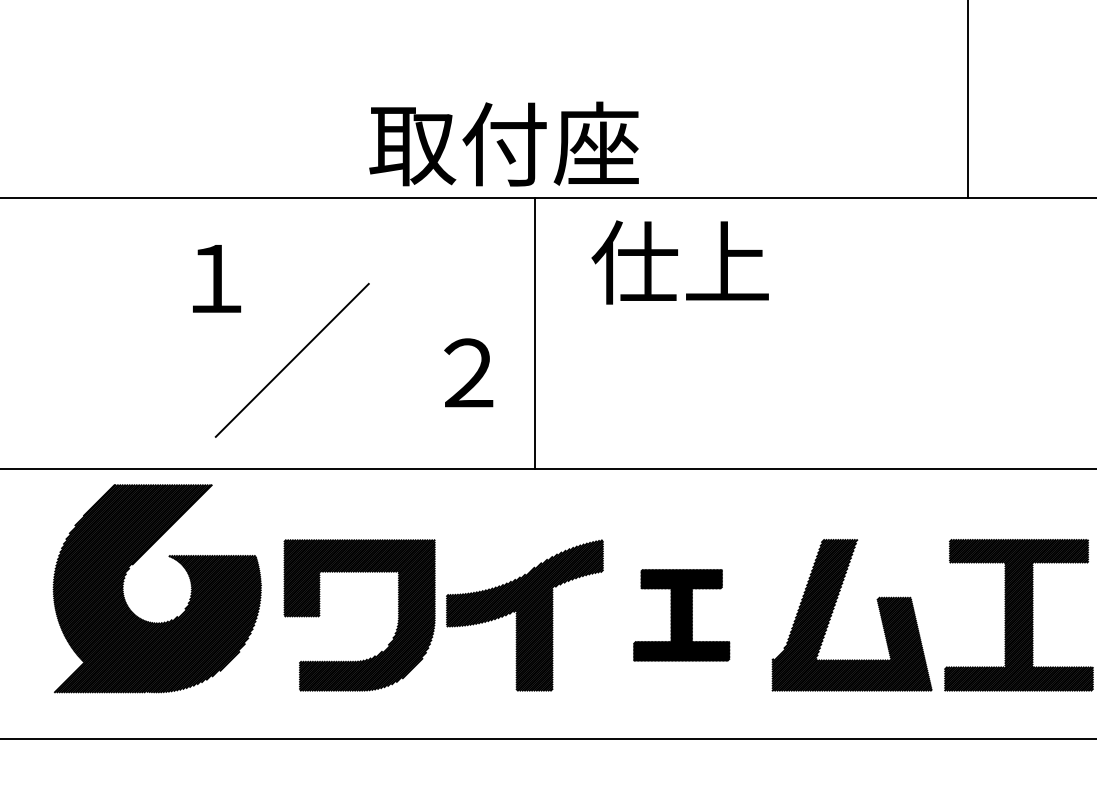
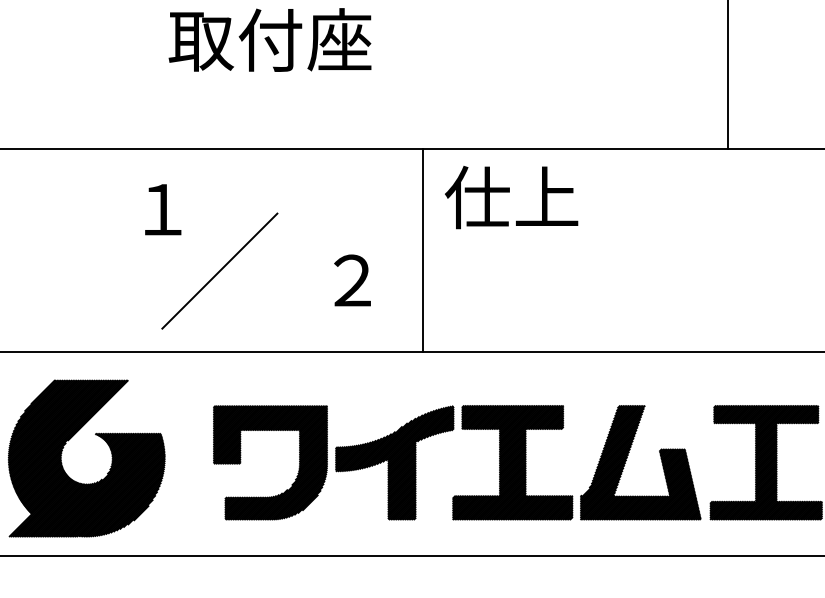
text: (503, 143) -> (269, 39), moved
line: (534, 333) -> (423, 250), moved
part: (125, 578) -> (62, 450), moved
part: (681, 615) -> (512, 462), size x1.67

